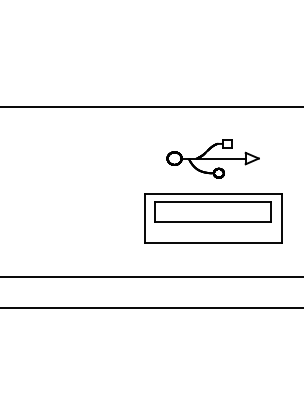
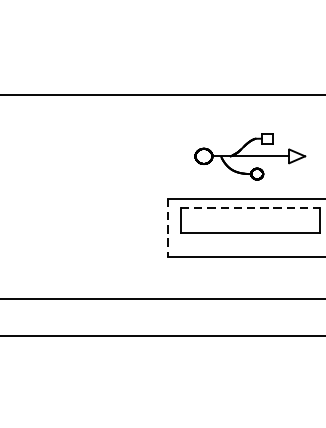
line: (213, 201) -> (250, 207), solid -> dashed
line: (145, 218) -> (168, 228), solid -> dashed

